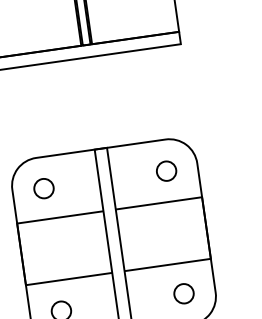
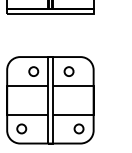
circle: (165, 171) -> (68, 71), moved
circle: (43, 188) -> (33, 71), moved

